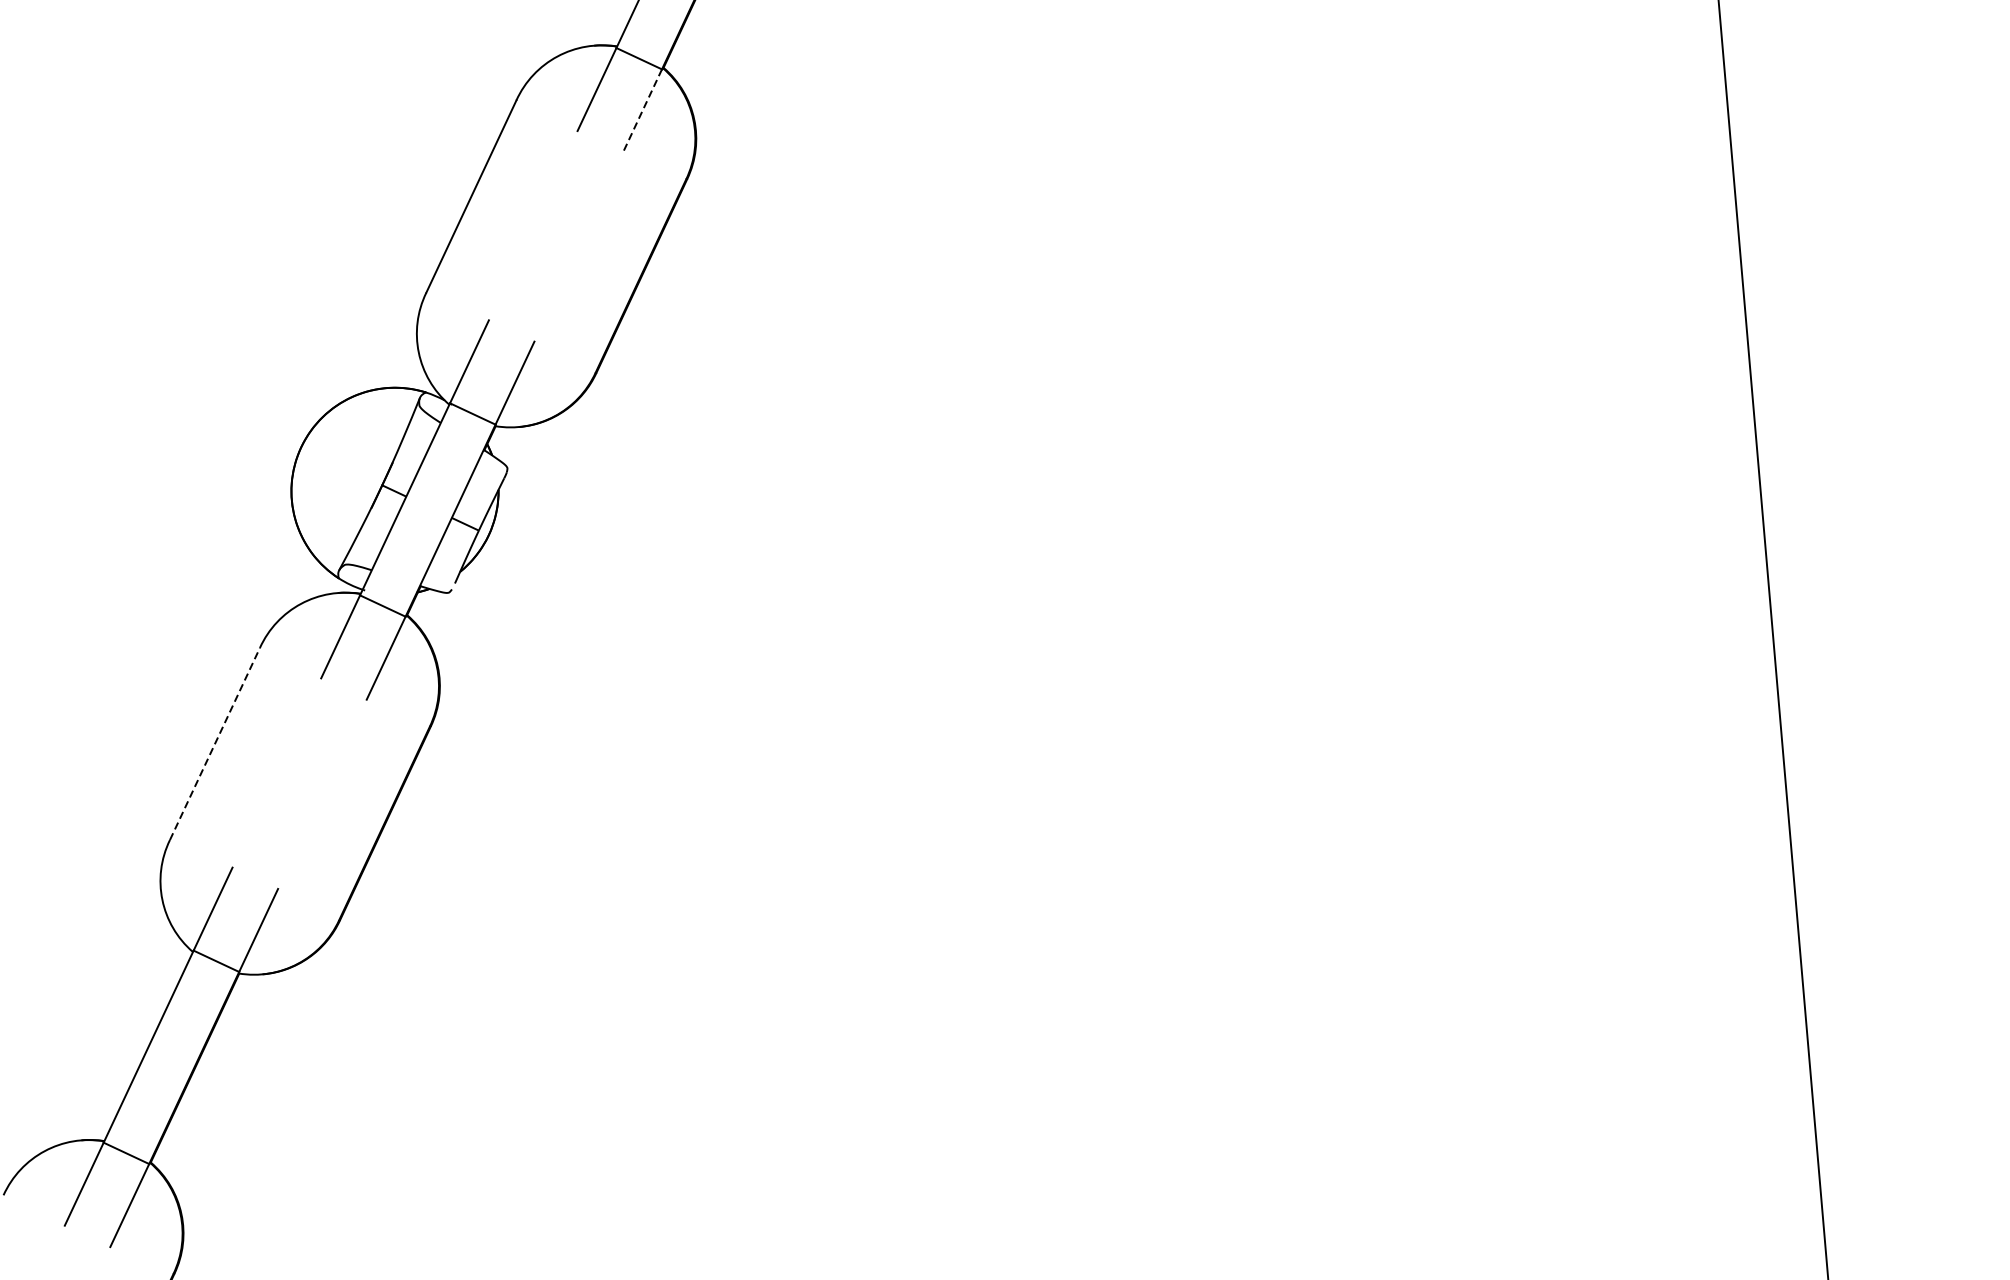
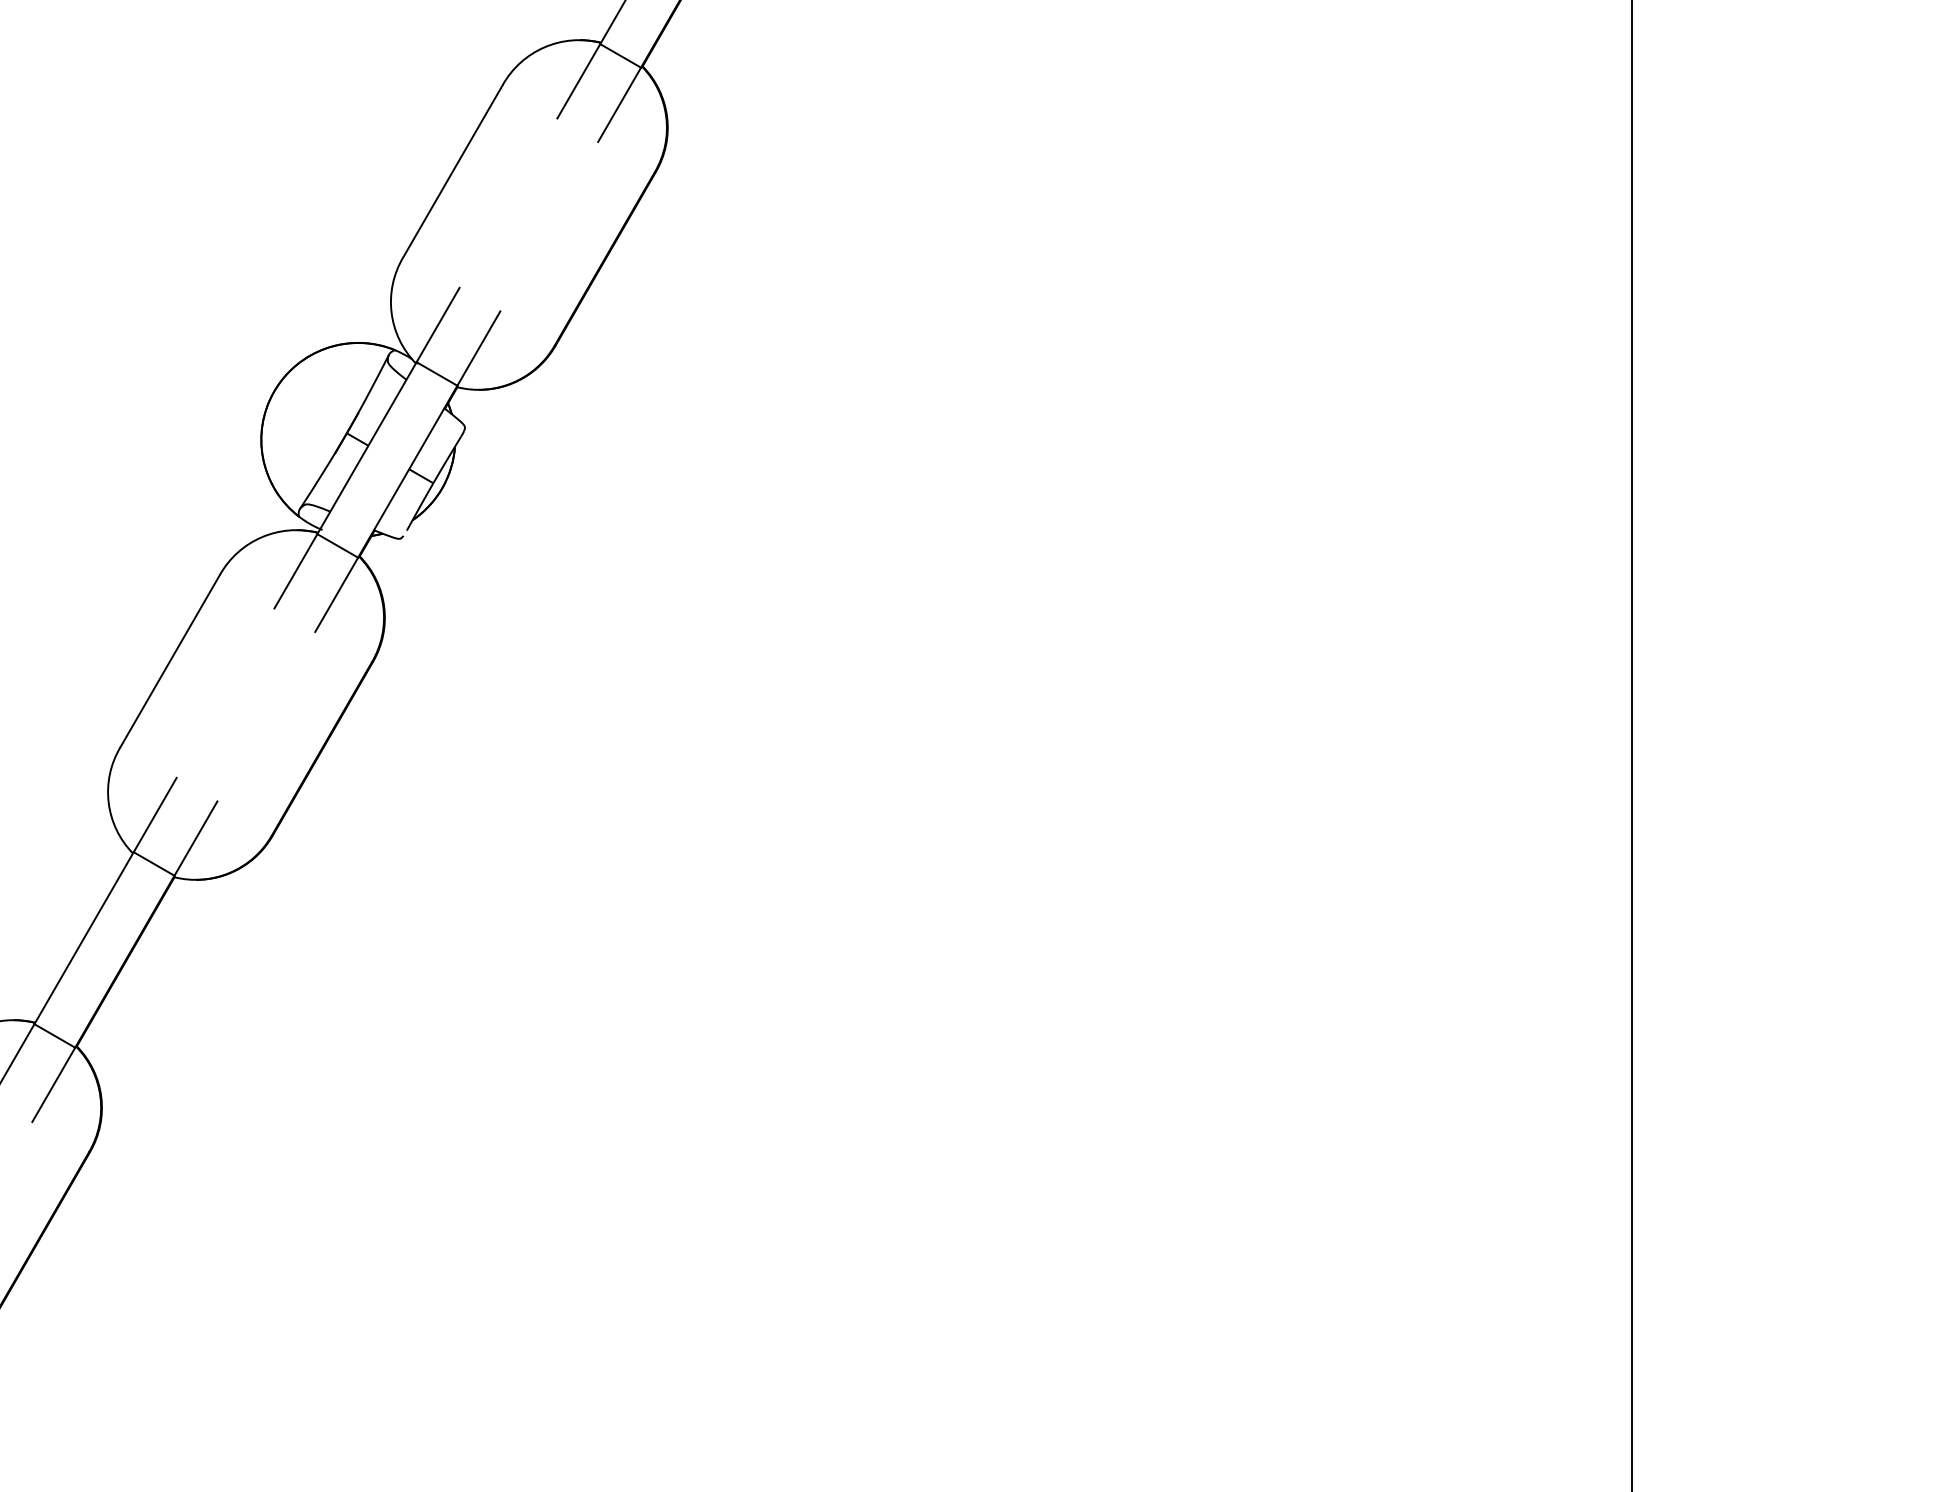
line: (642, 110) -> (619, 104), dashed -> solid
line: (215, 743) -> (170, 660), dashed -> solid

